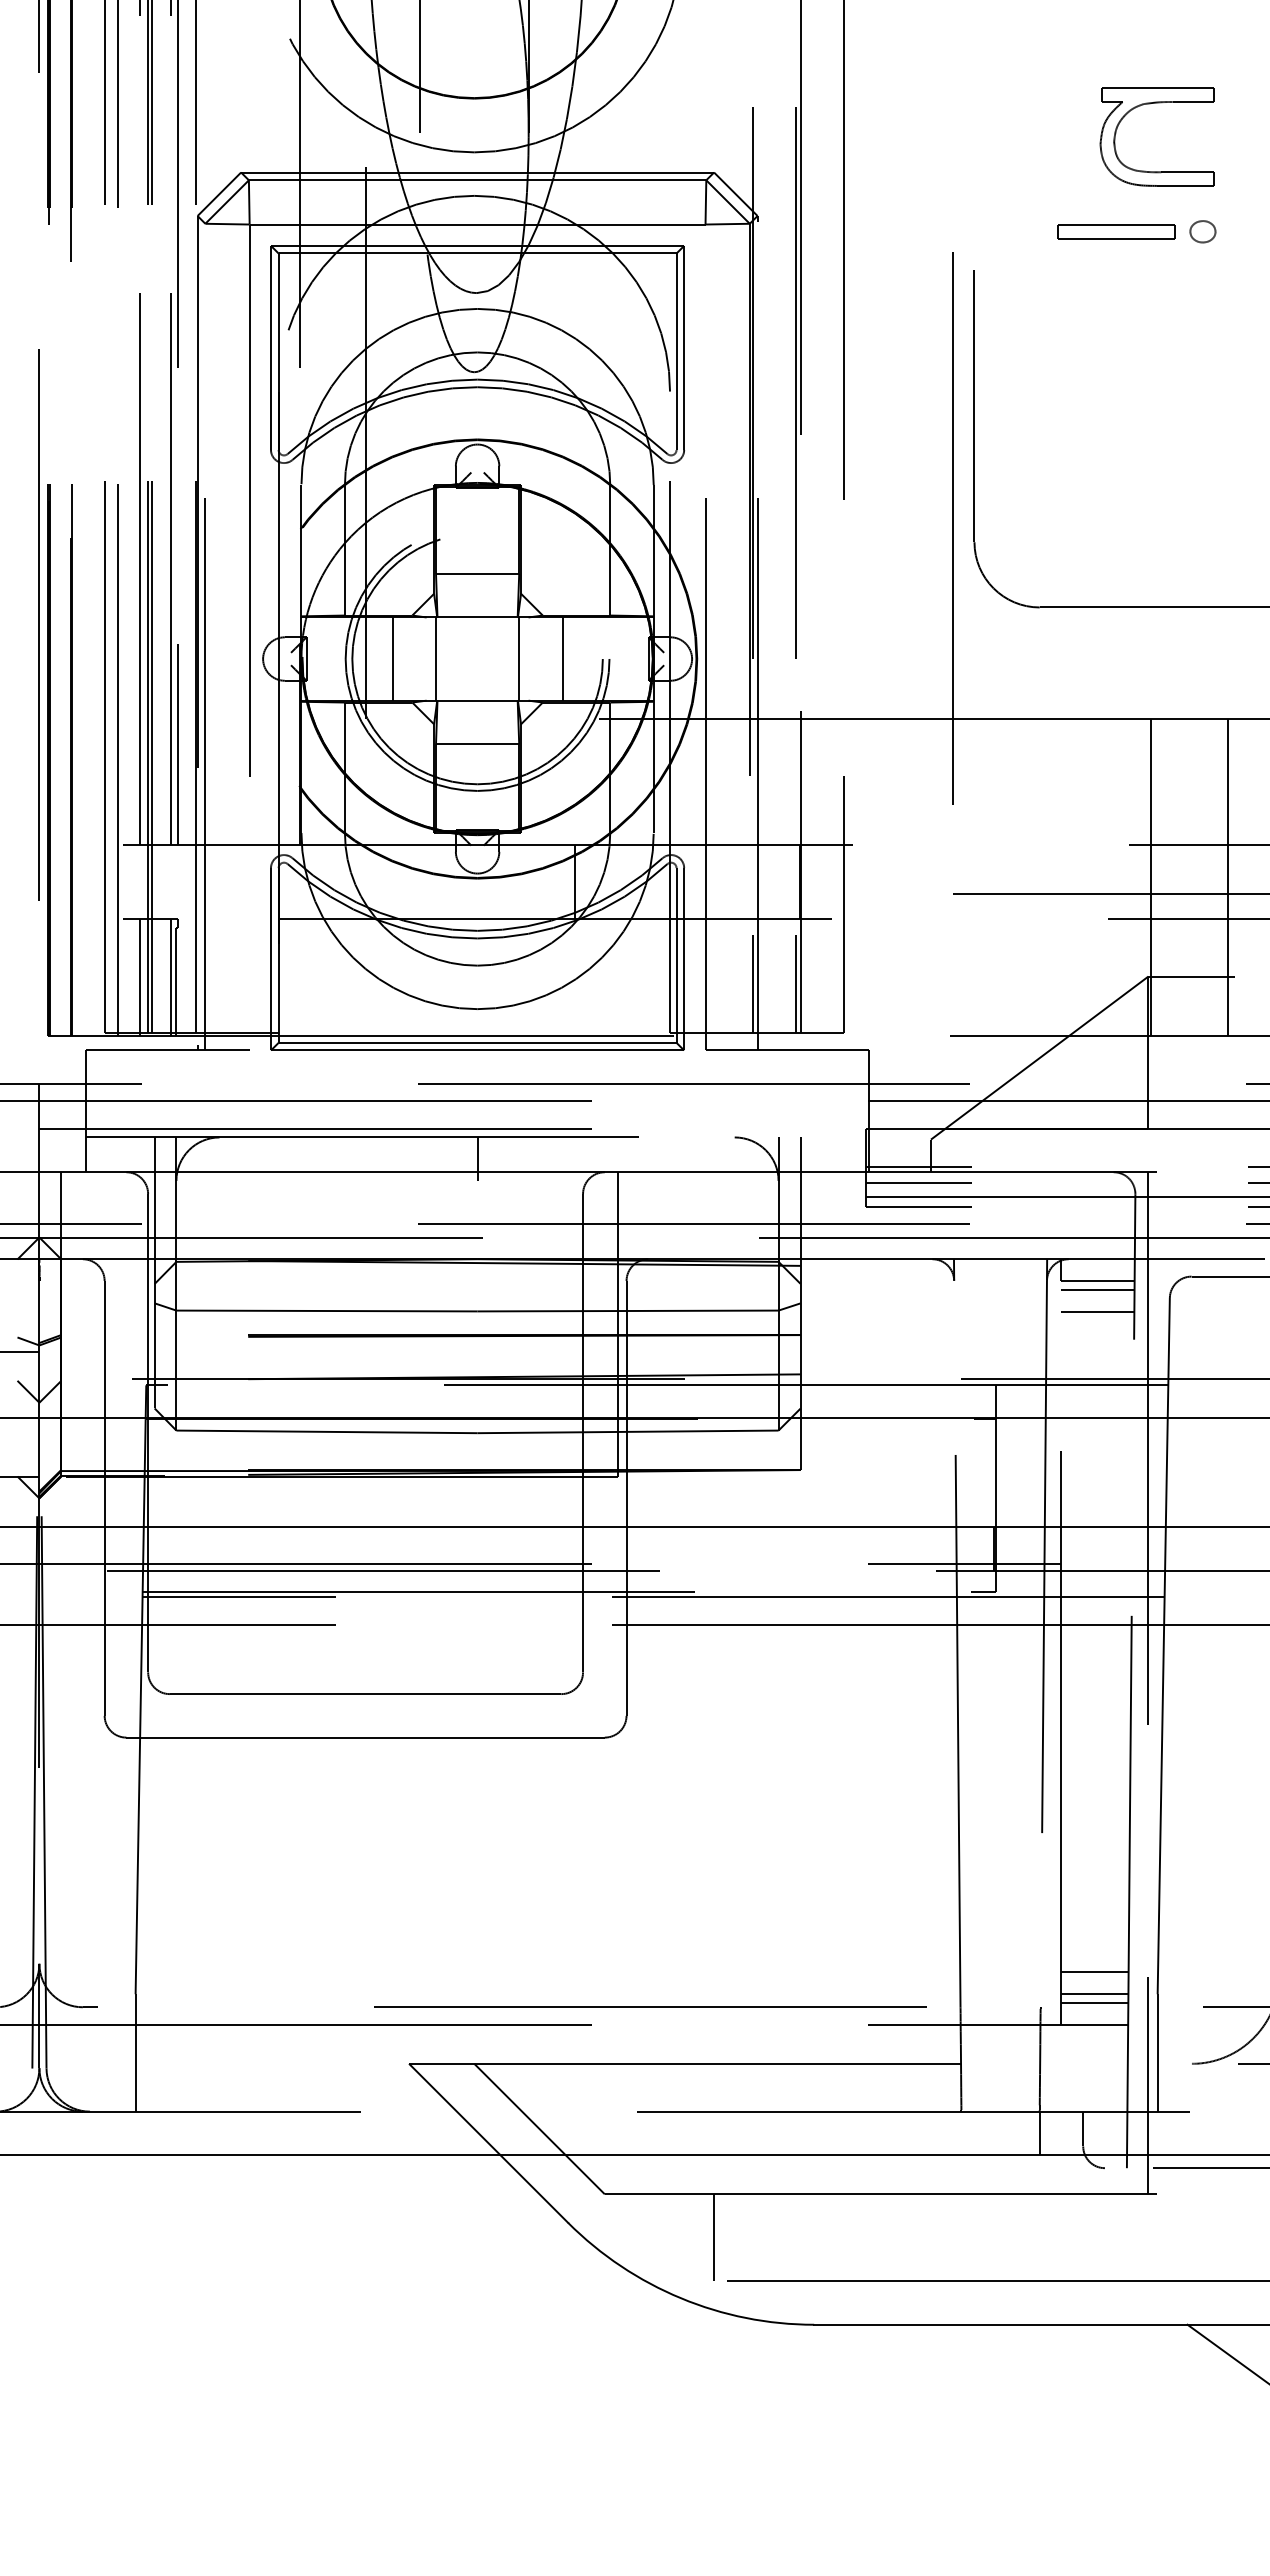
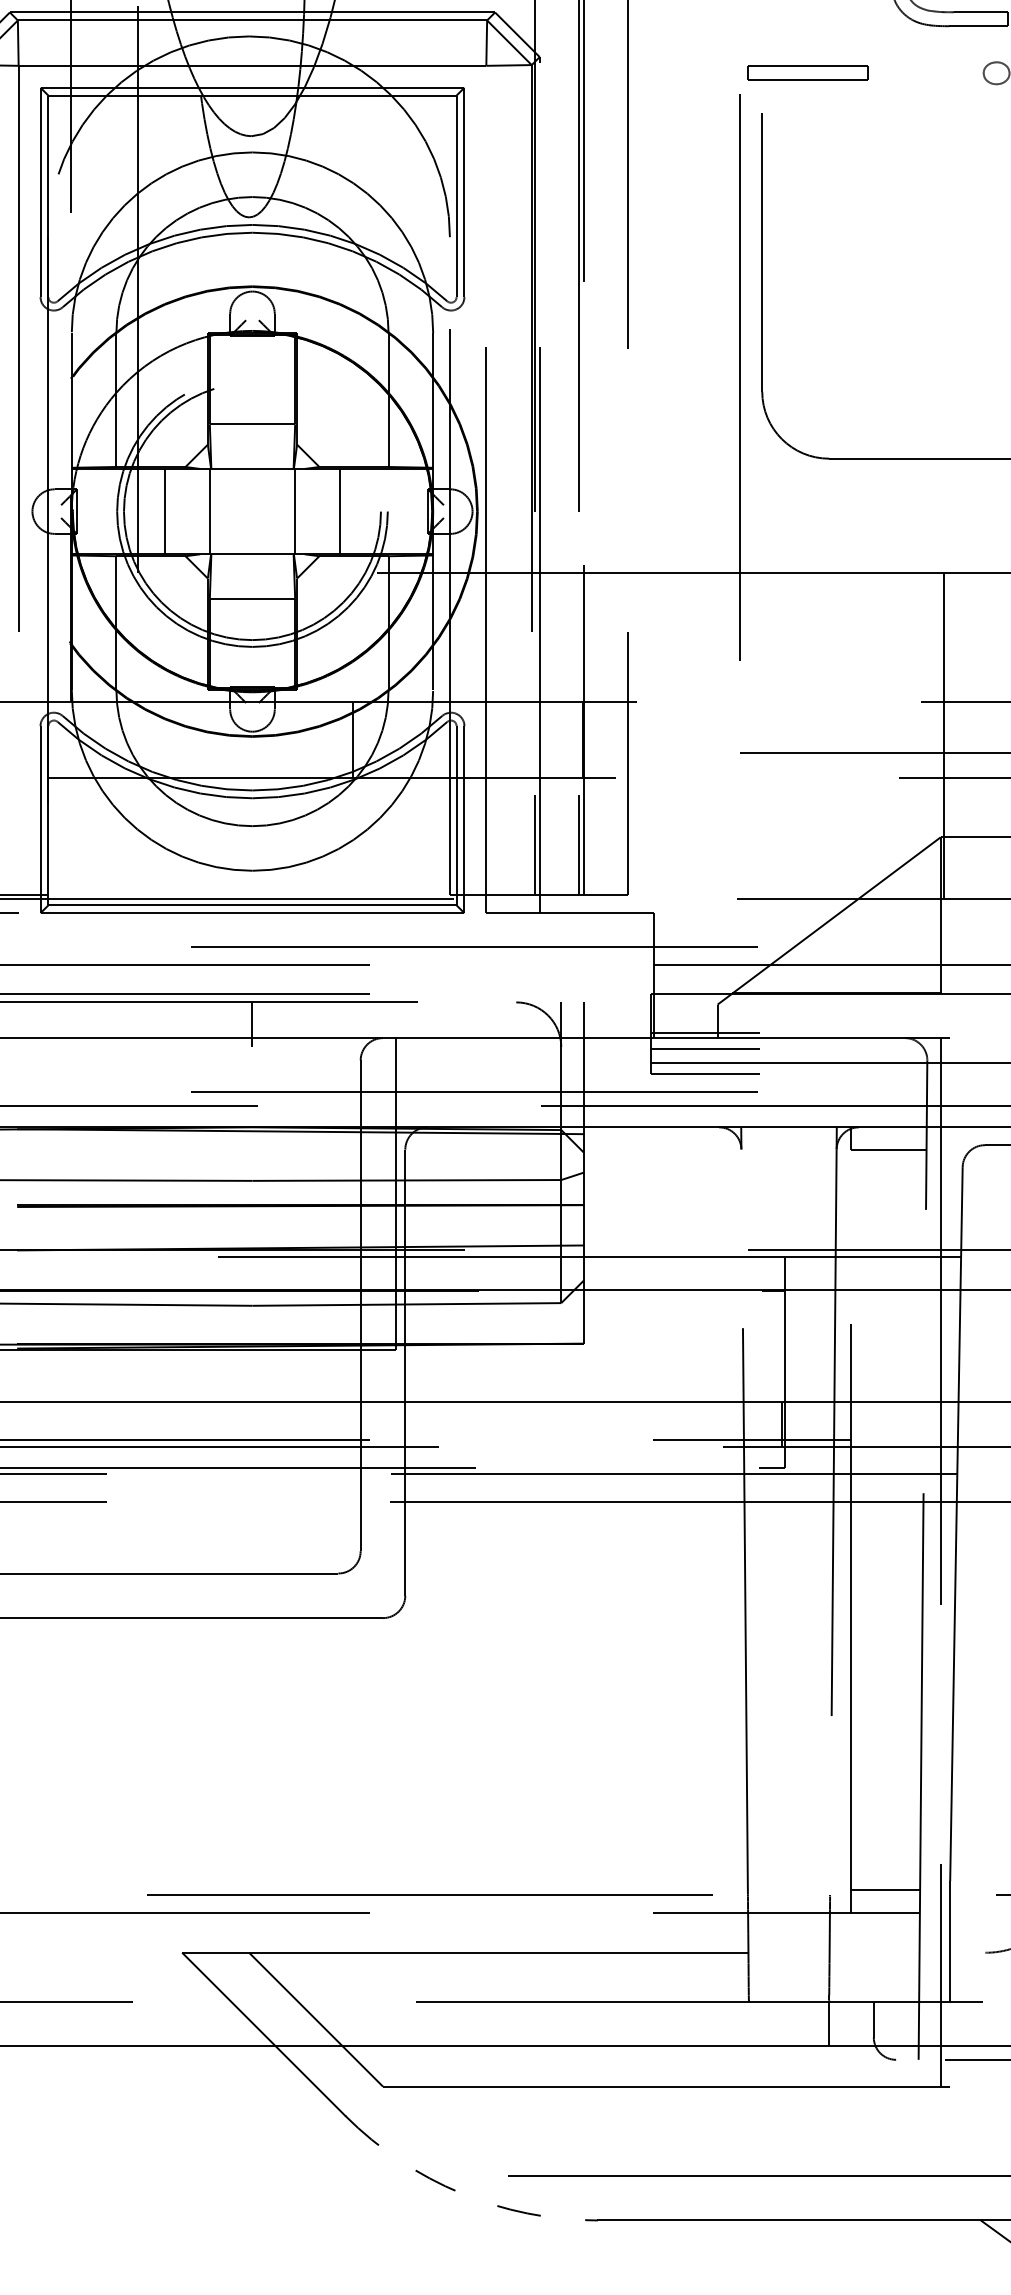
part: (1116, 231) -> (808, 72), moved
line: (1097, 1289) -> (888, 1158), removed
line: (1097, 1311) -> (888, 1180), removed
line: (1094, 1972) -> (885, 1859), removed
line: (1094, 1993) -> (885, 1880), removed
line: (713, 2237) -> (494, 2130), removed
arc: (681, 2298) -> (461, 2193), solid -> dashed

